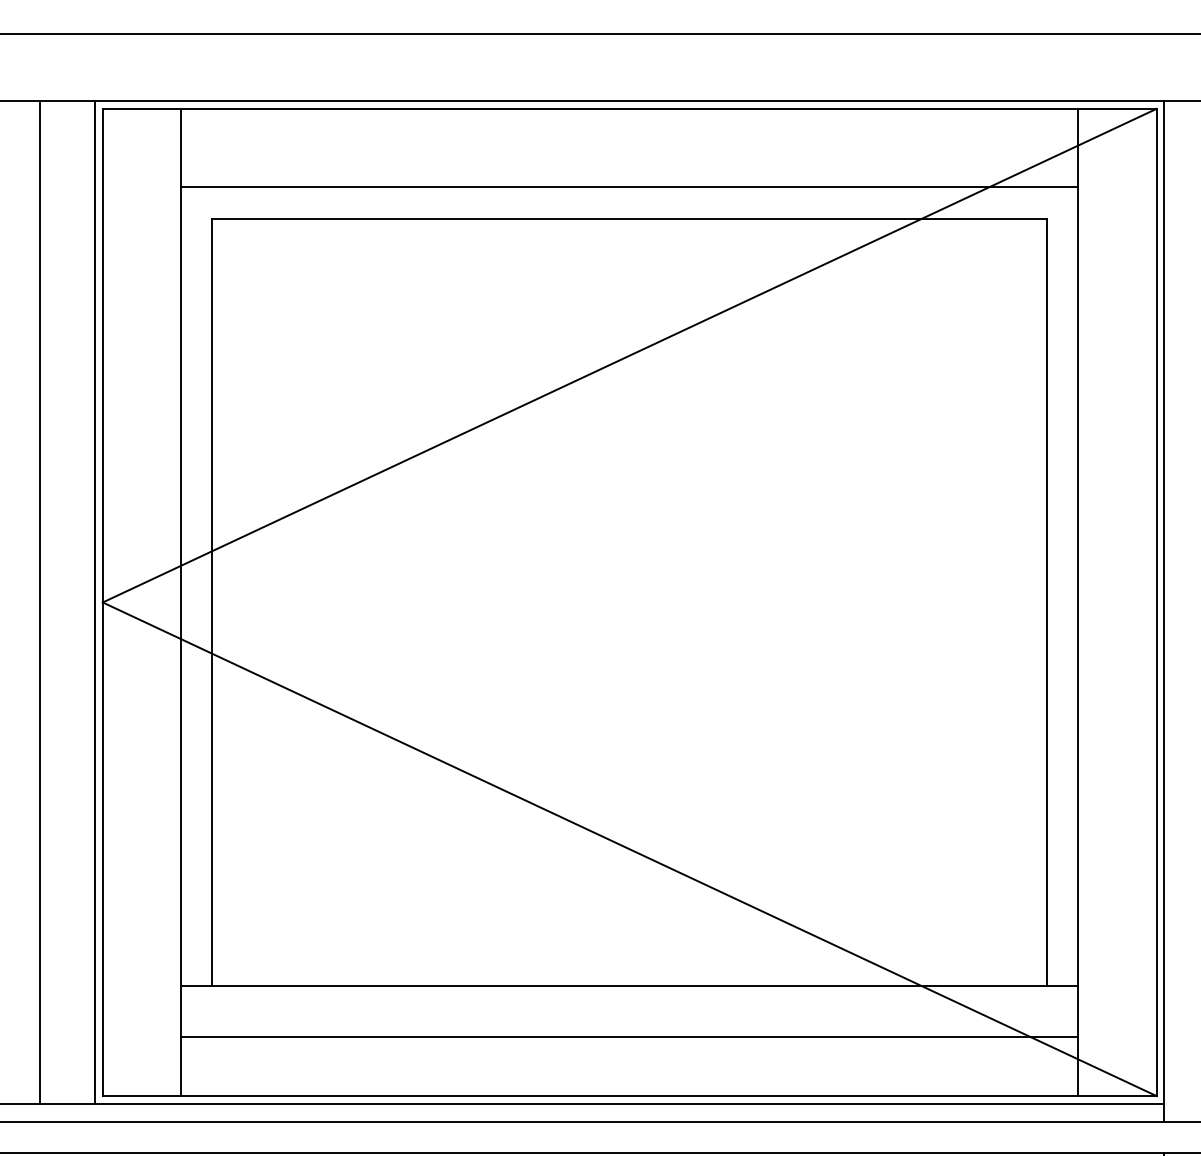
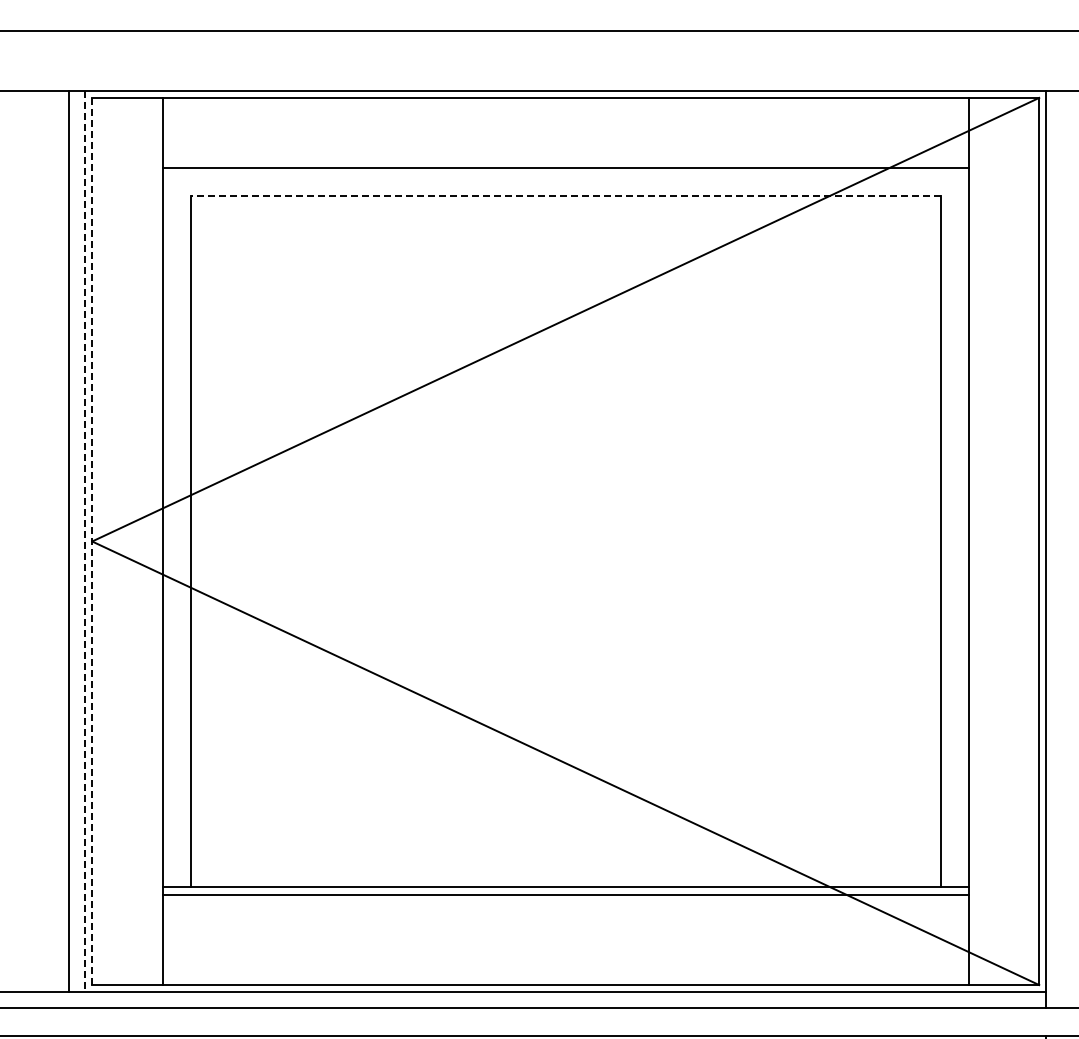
line: (629, 218) -> (565, 196), solid -> dashed
line: (39, 602) -> (68, 541), moved
line: (95, 602) -> (85, 541), solid -> dashed
line: (103, 602) -> (92, 541), solid -> dashed
line: (629, 1037) -> (565, 895), moved

